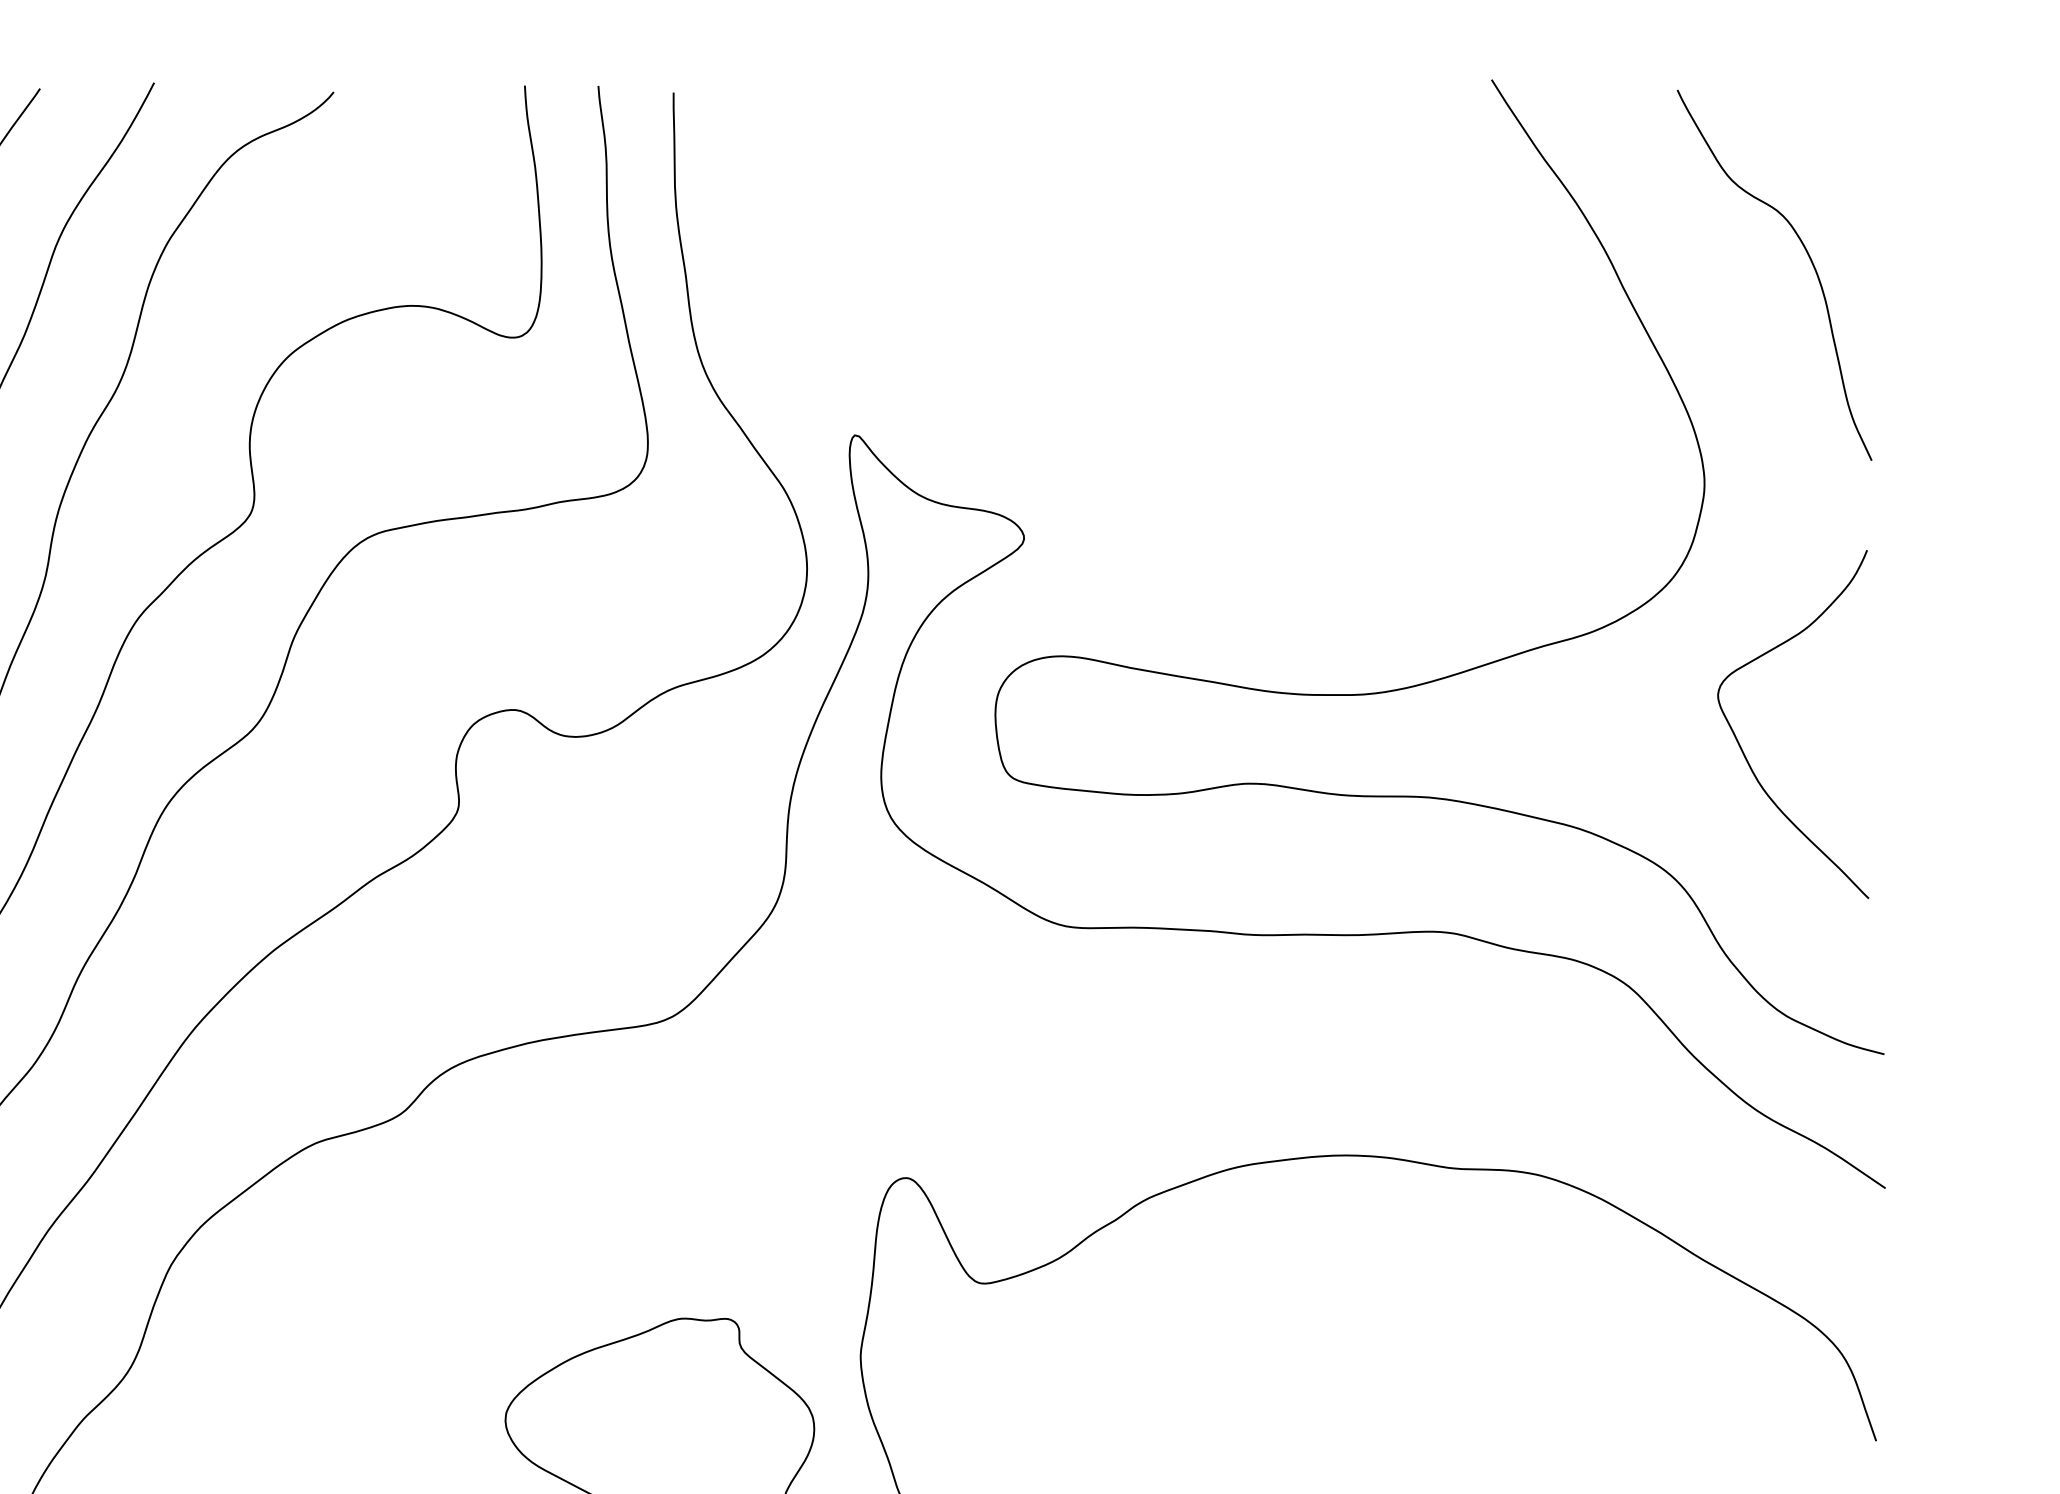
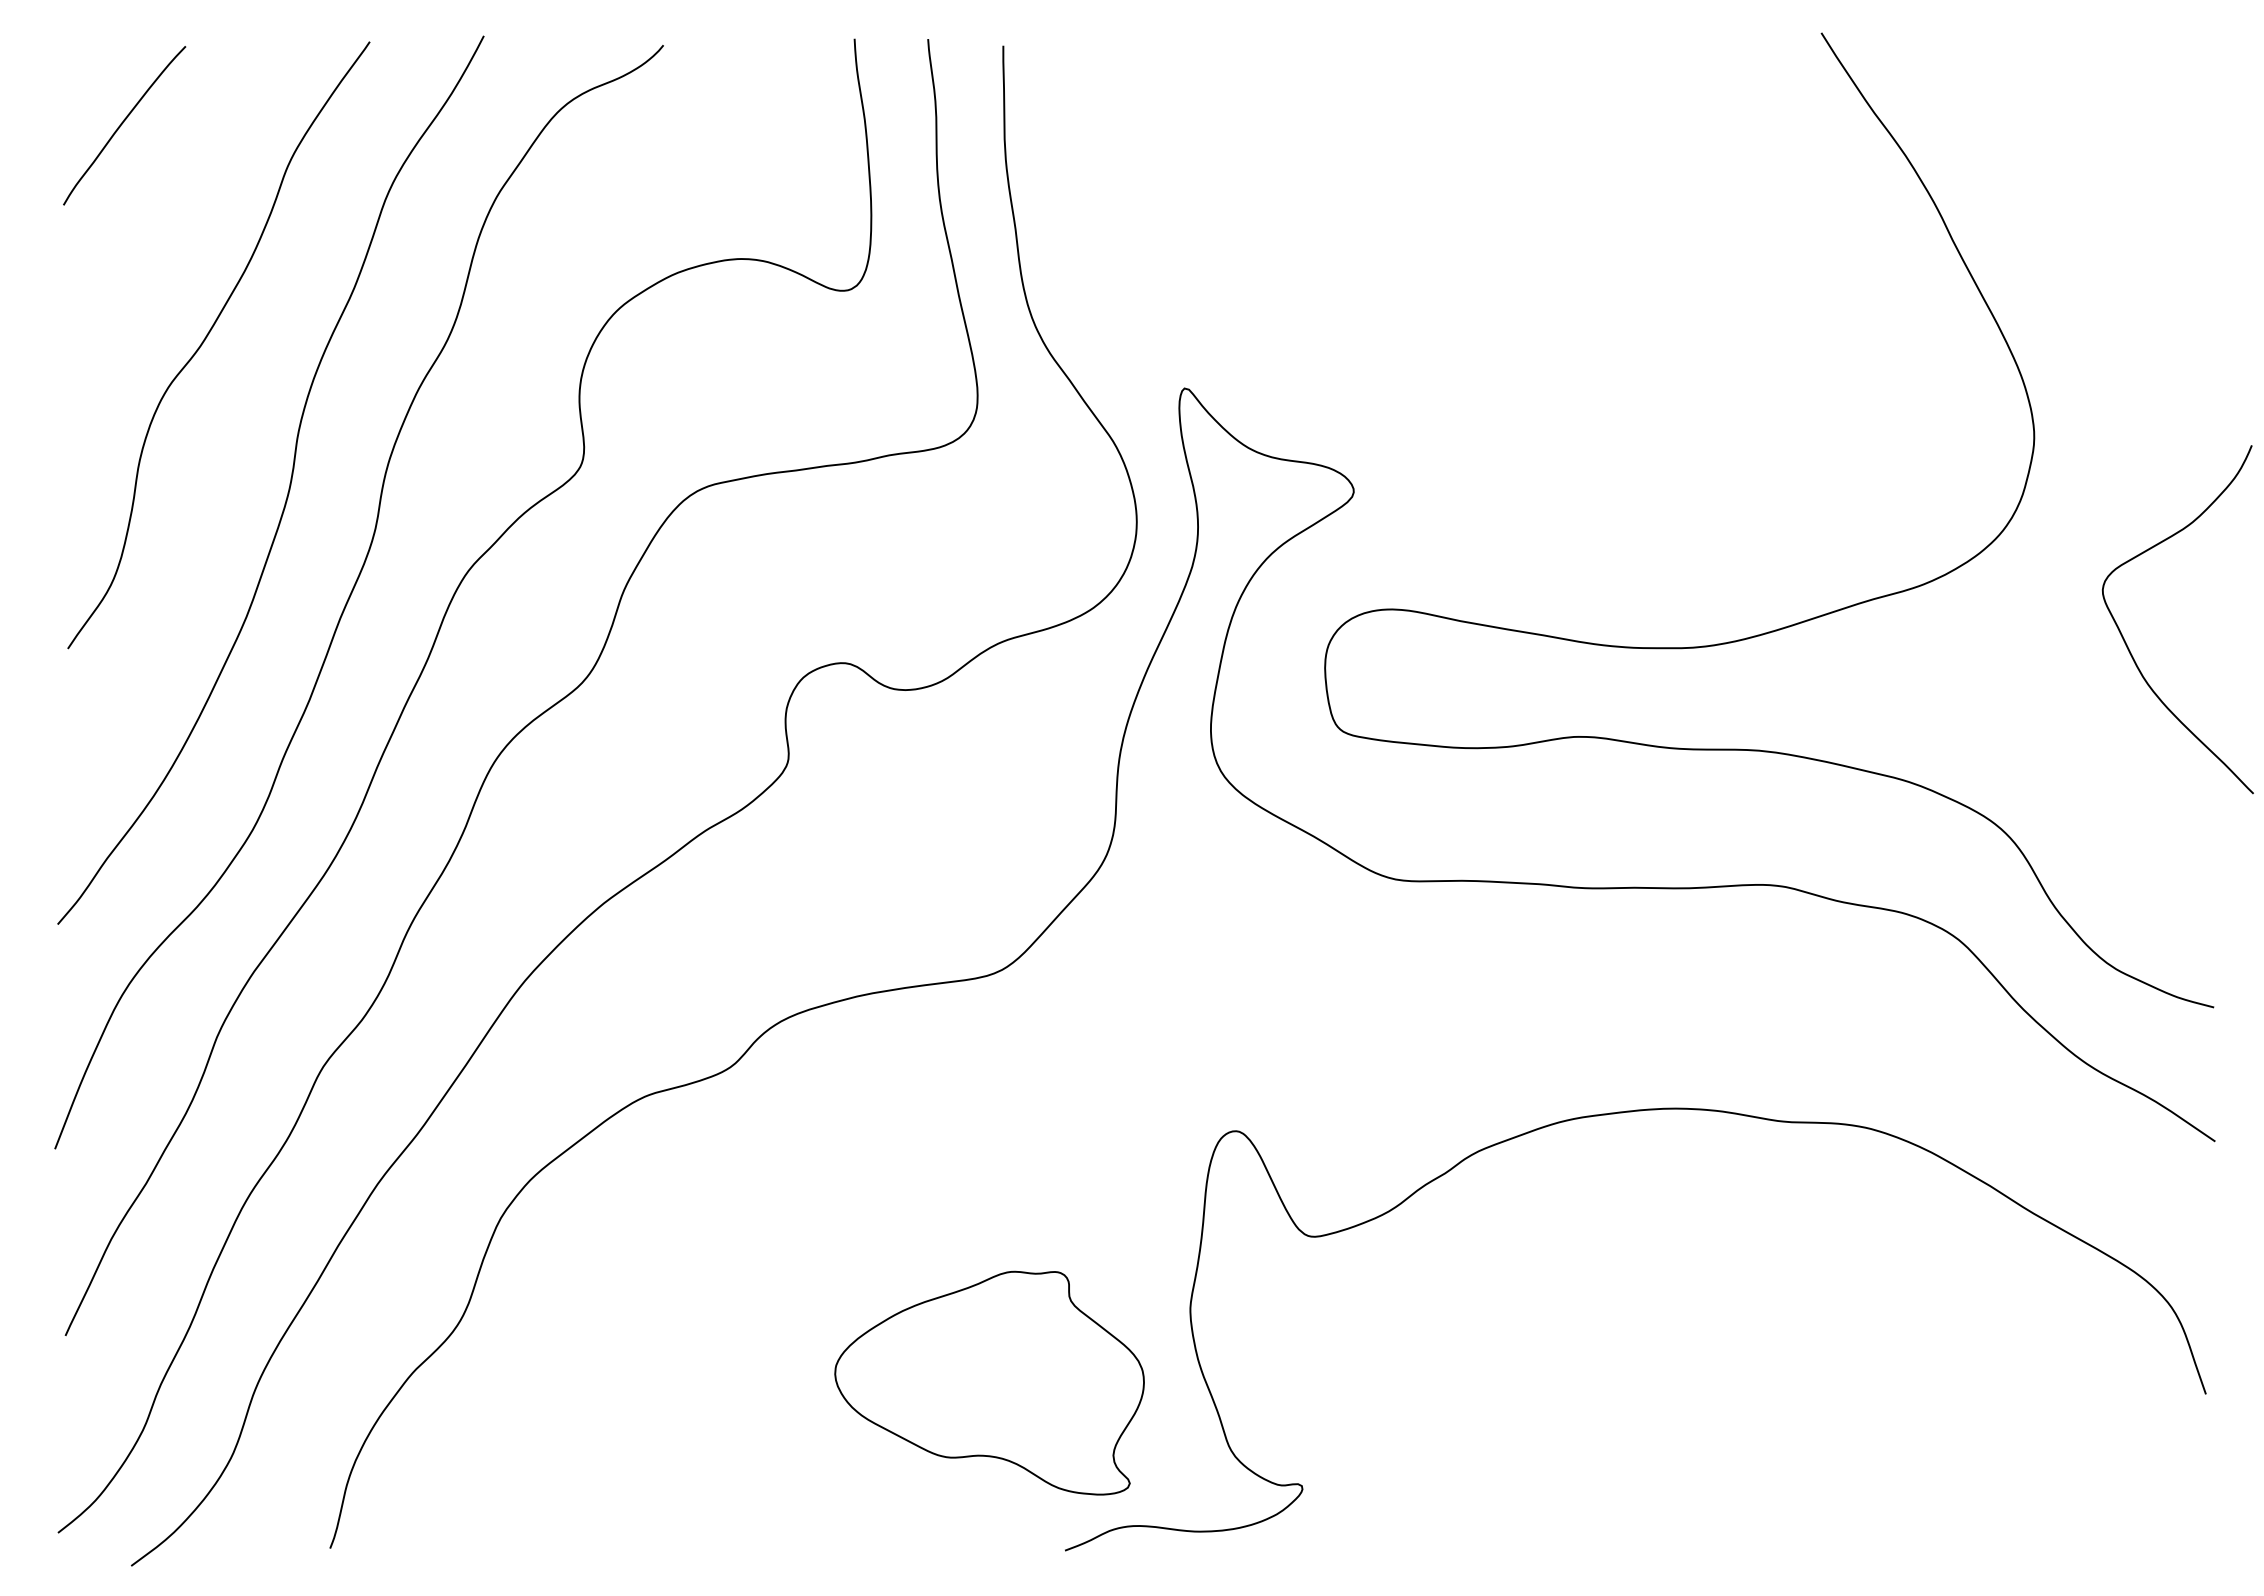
curve: (1810, 262) -> (2140, 215), removed
curve: (1742, 749) -> (2127, 644), moved

